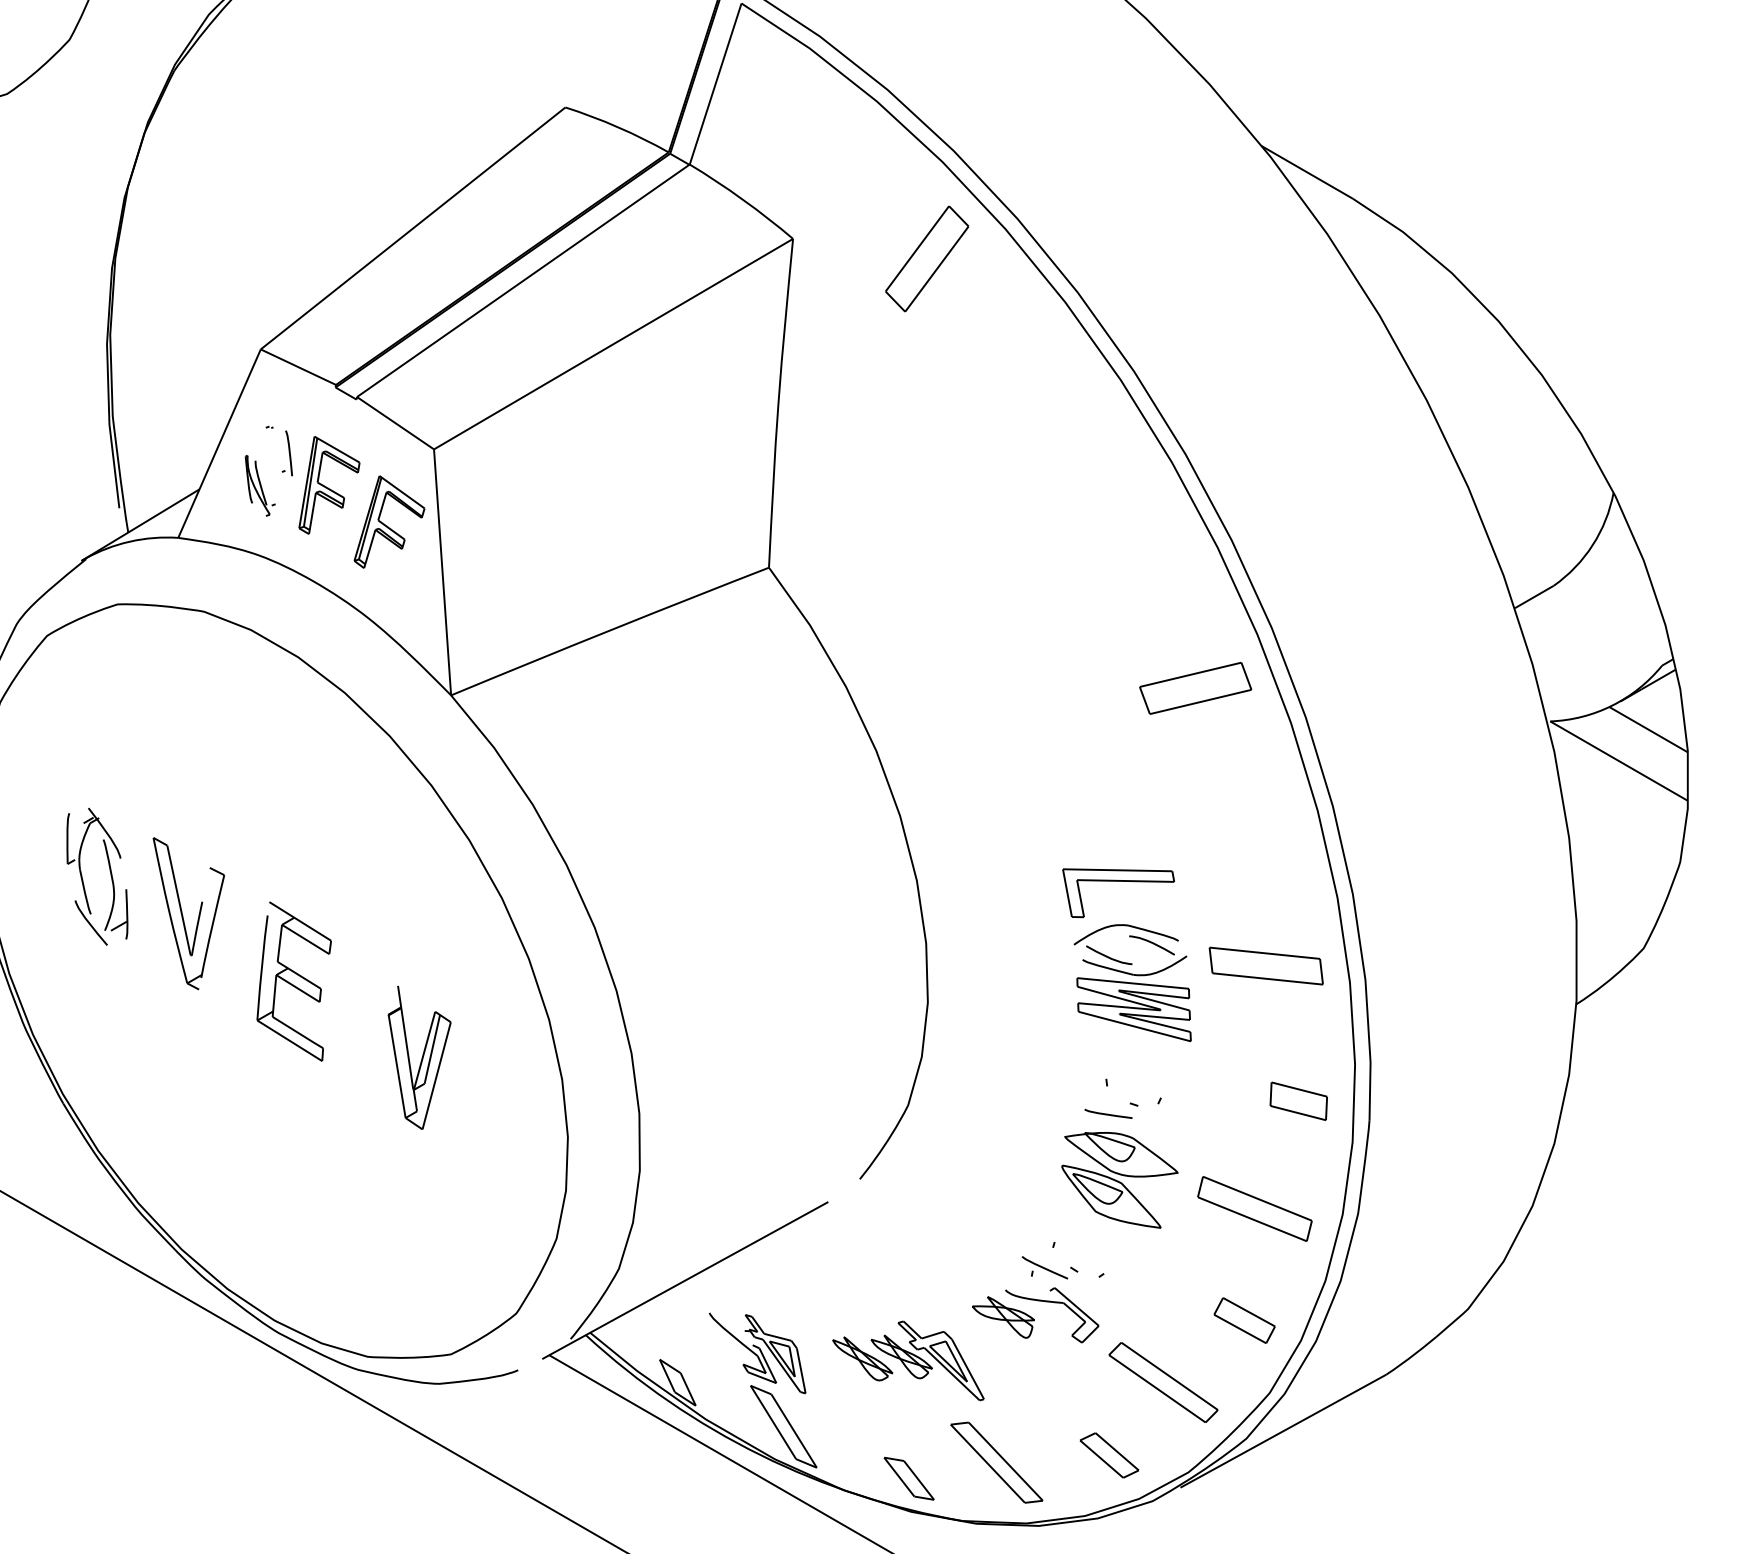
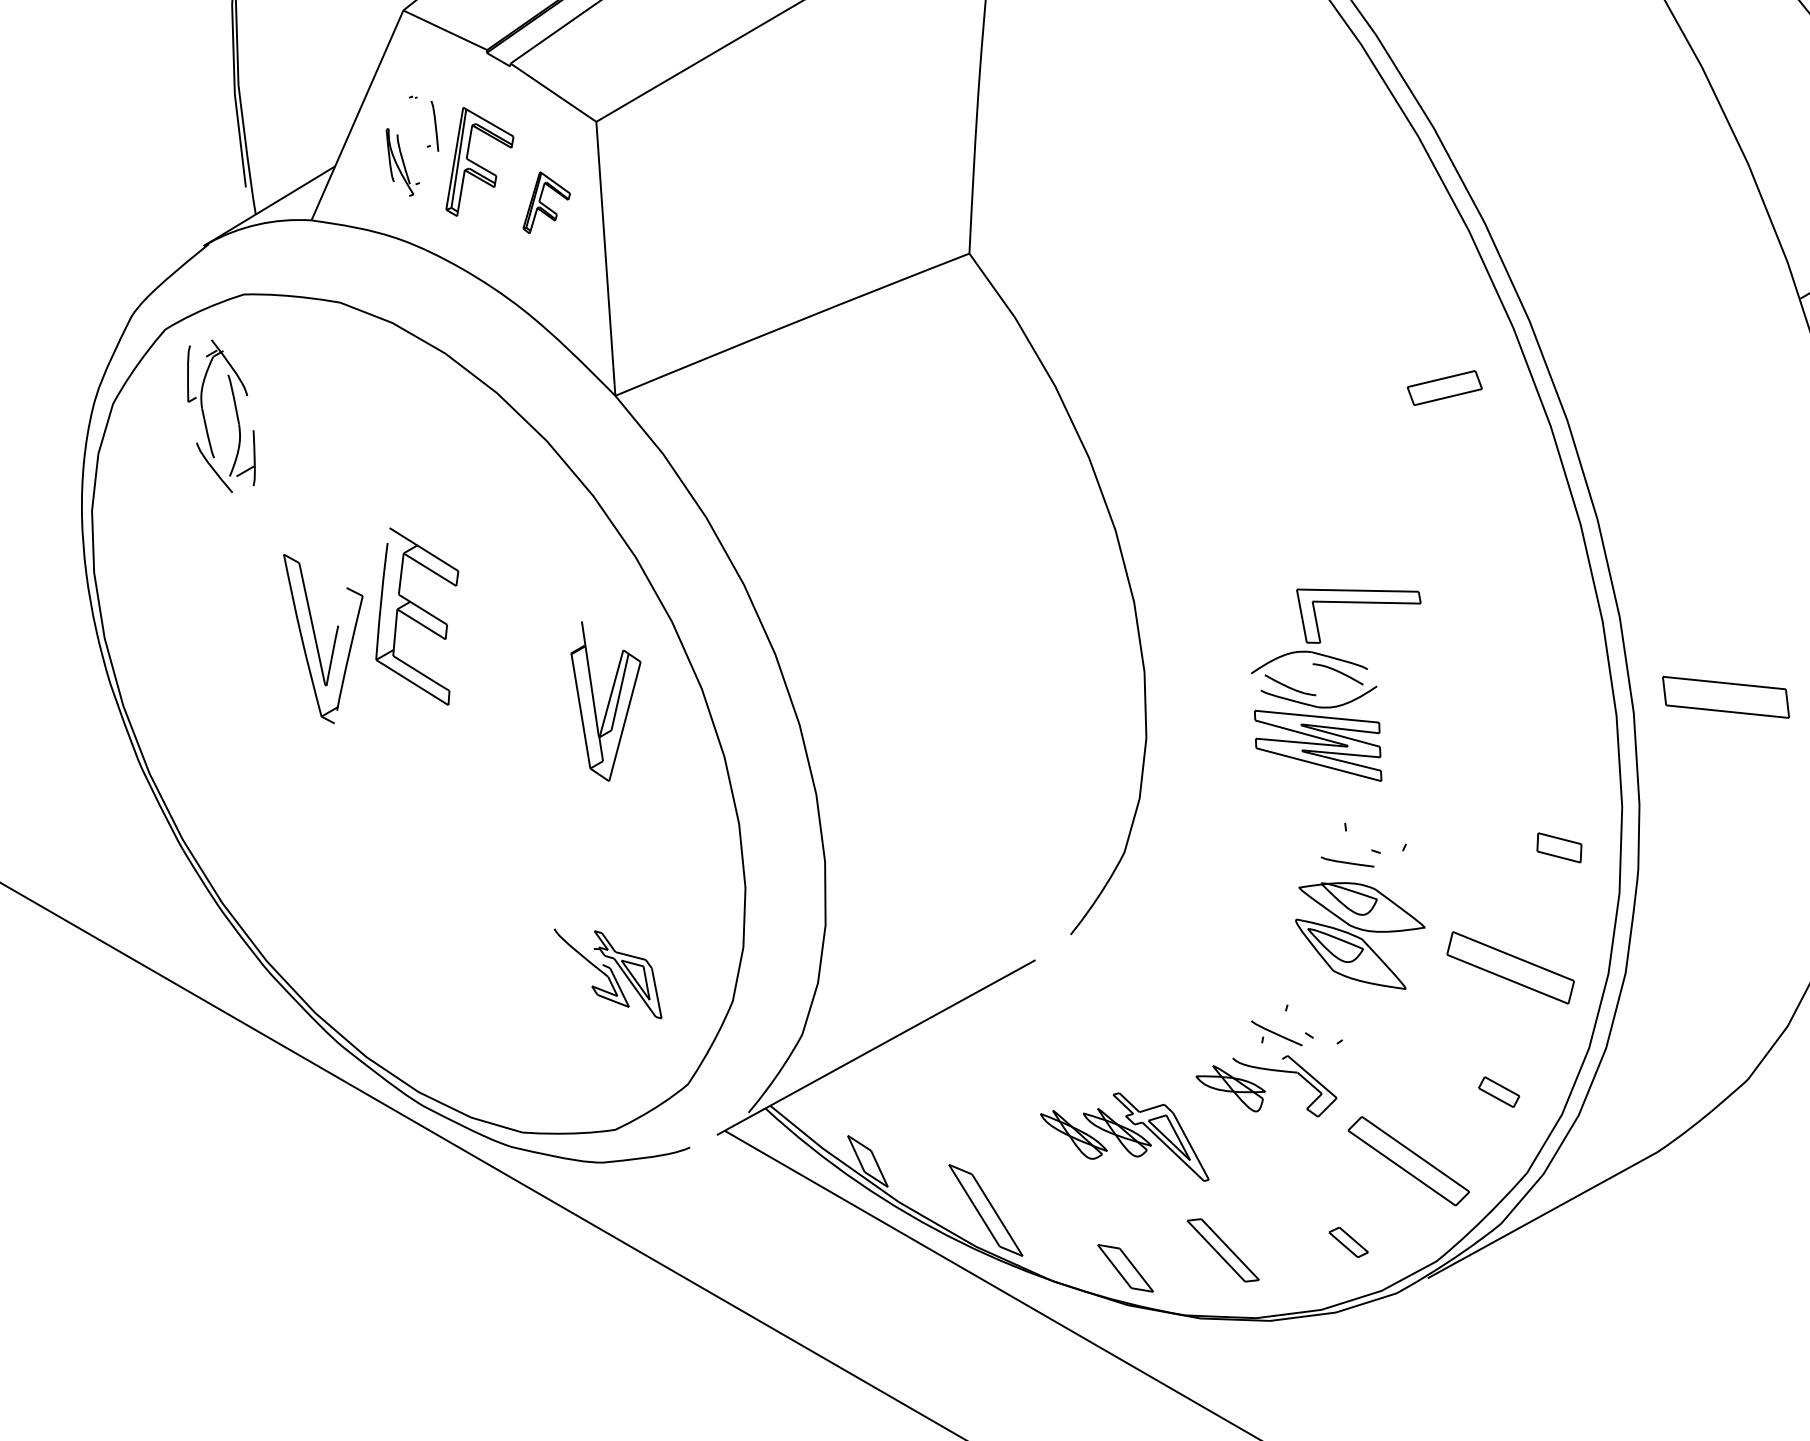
part: (389, 521) -> (546, 202), size x0.6
part: (1195, 688) -> (1444, 388), size x0.6
part: (110, 876) -> (236, 416), moved
part: (1265, 965) -> (1725, 696), moved
part: (293, 981) -> (416, 616), moved
part: (1132, 983) -> (1316, 716), moved
part: (419, 1057) -> (605, 701), moved
part: (1298, 1100) -> (1559, 847), size x0.7
part: (1244, 1320) -> (1499, 1092), size x0.6
part: (757, 1353) -> (608, 974), moved
part: (1109, 1455) -> (1348, 1242), size x0.6
part: (996, 1462) -> (1222, 1250), size x0.7

